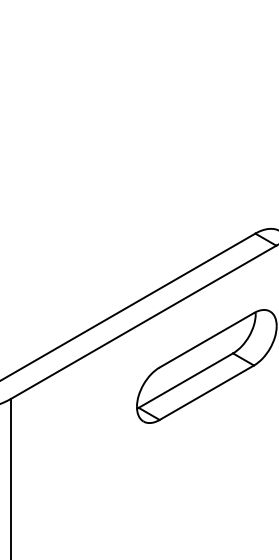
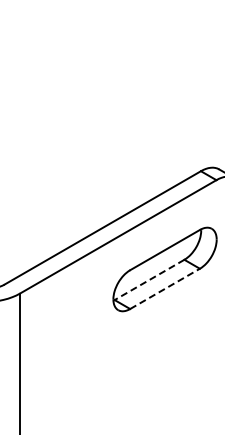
line: (185, 381) -> (149, 280), solid -> dashed
line: (207, 392) -> (165, 288), solid -> dashed

